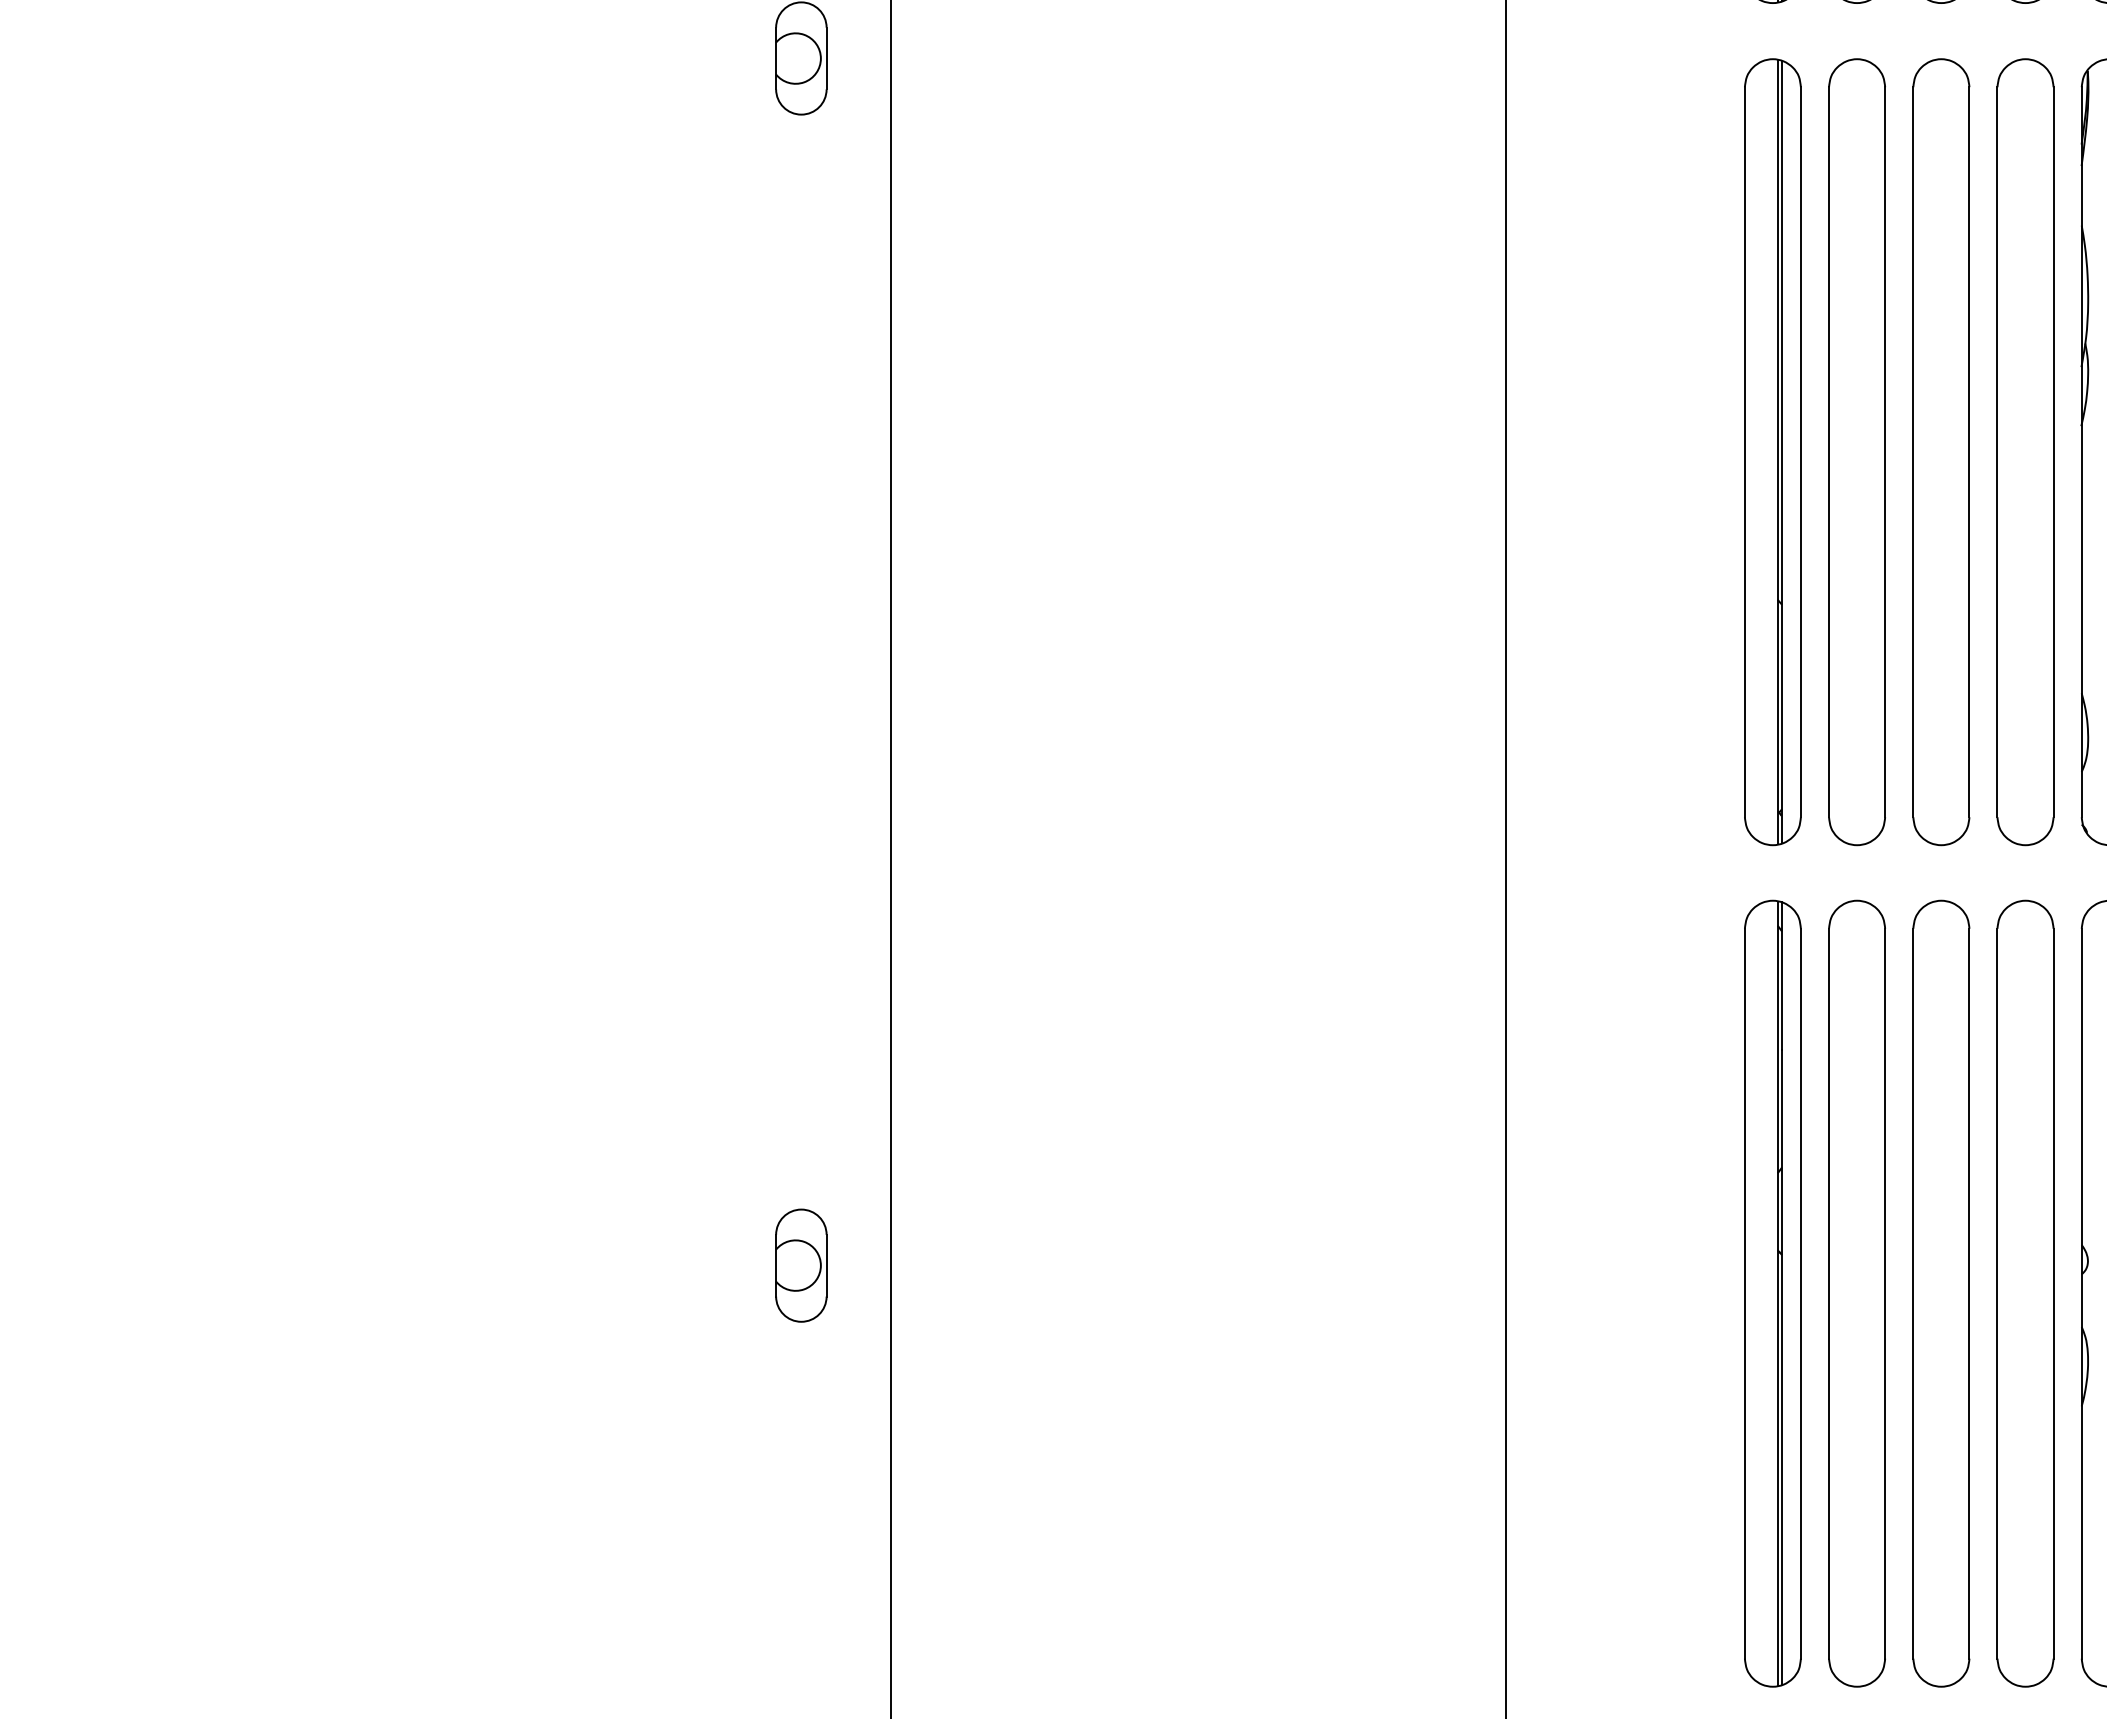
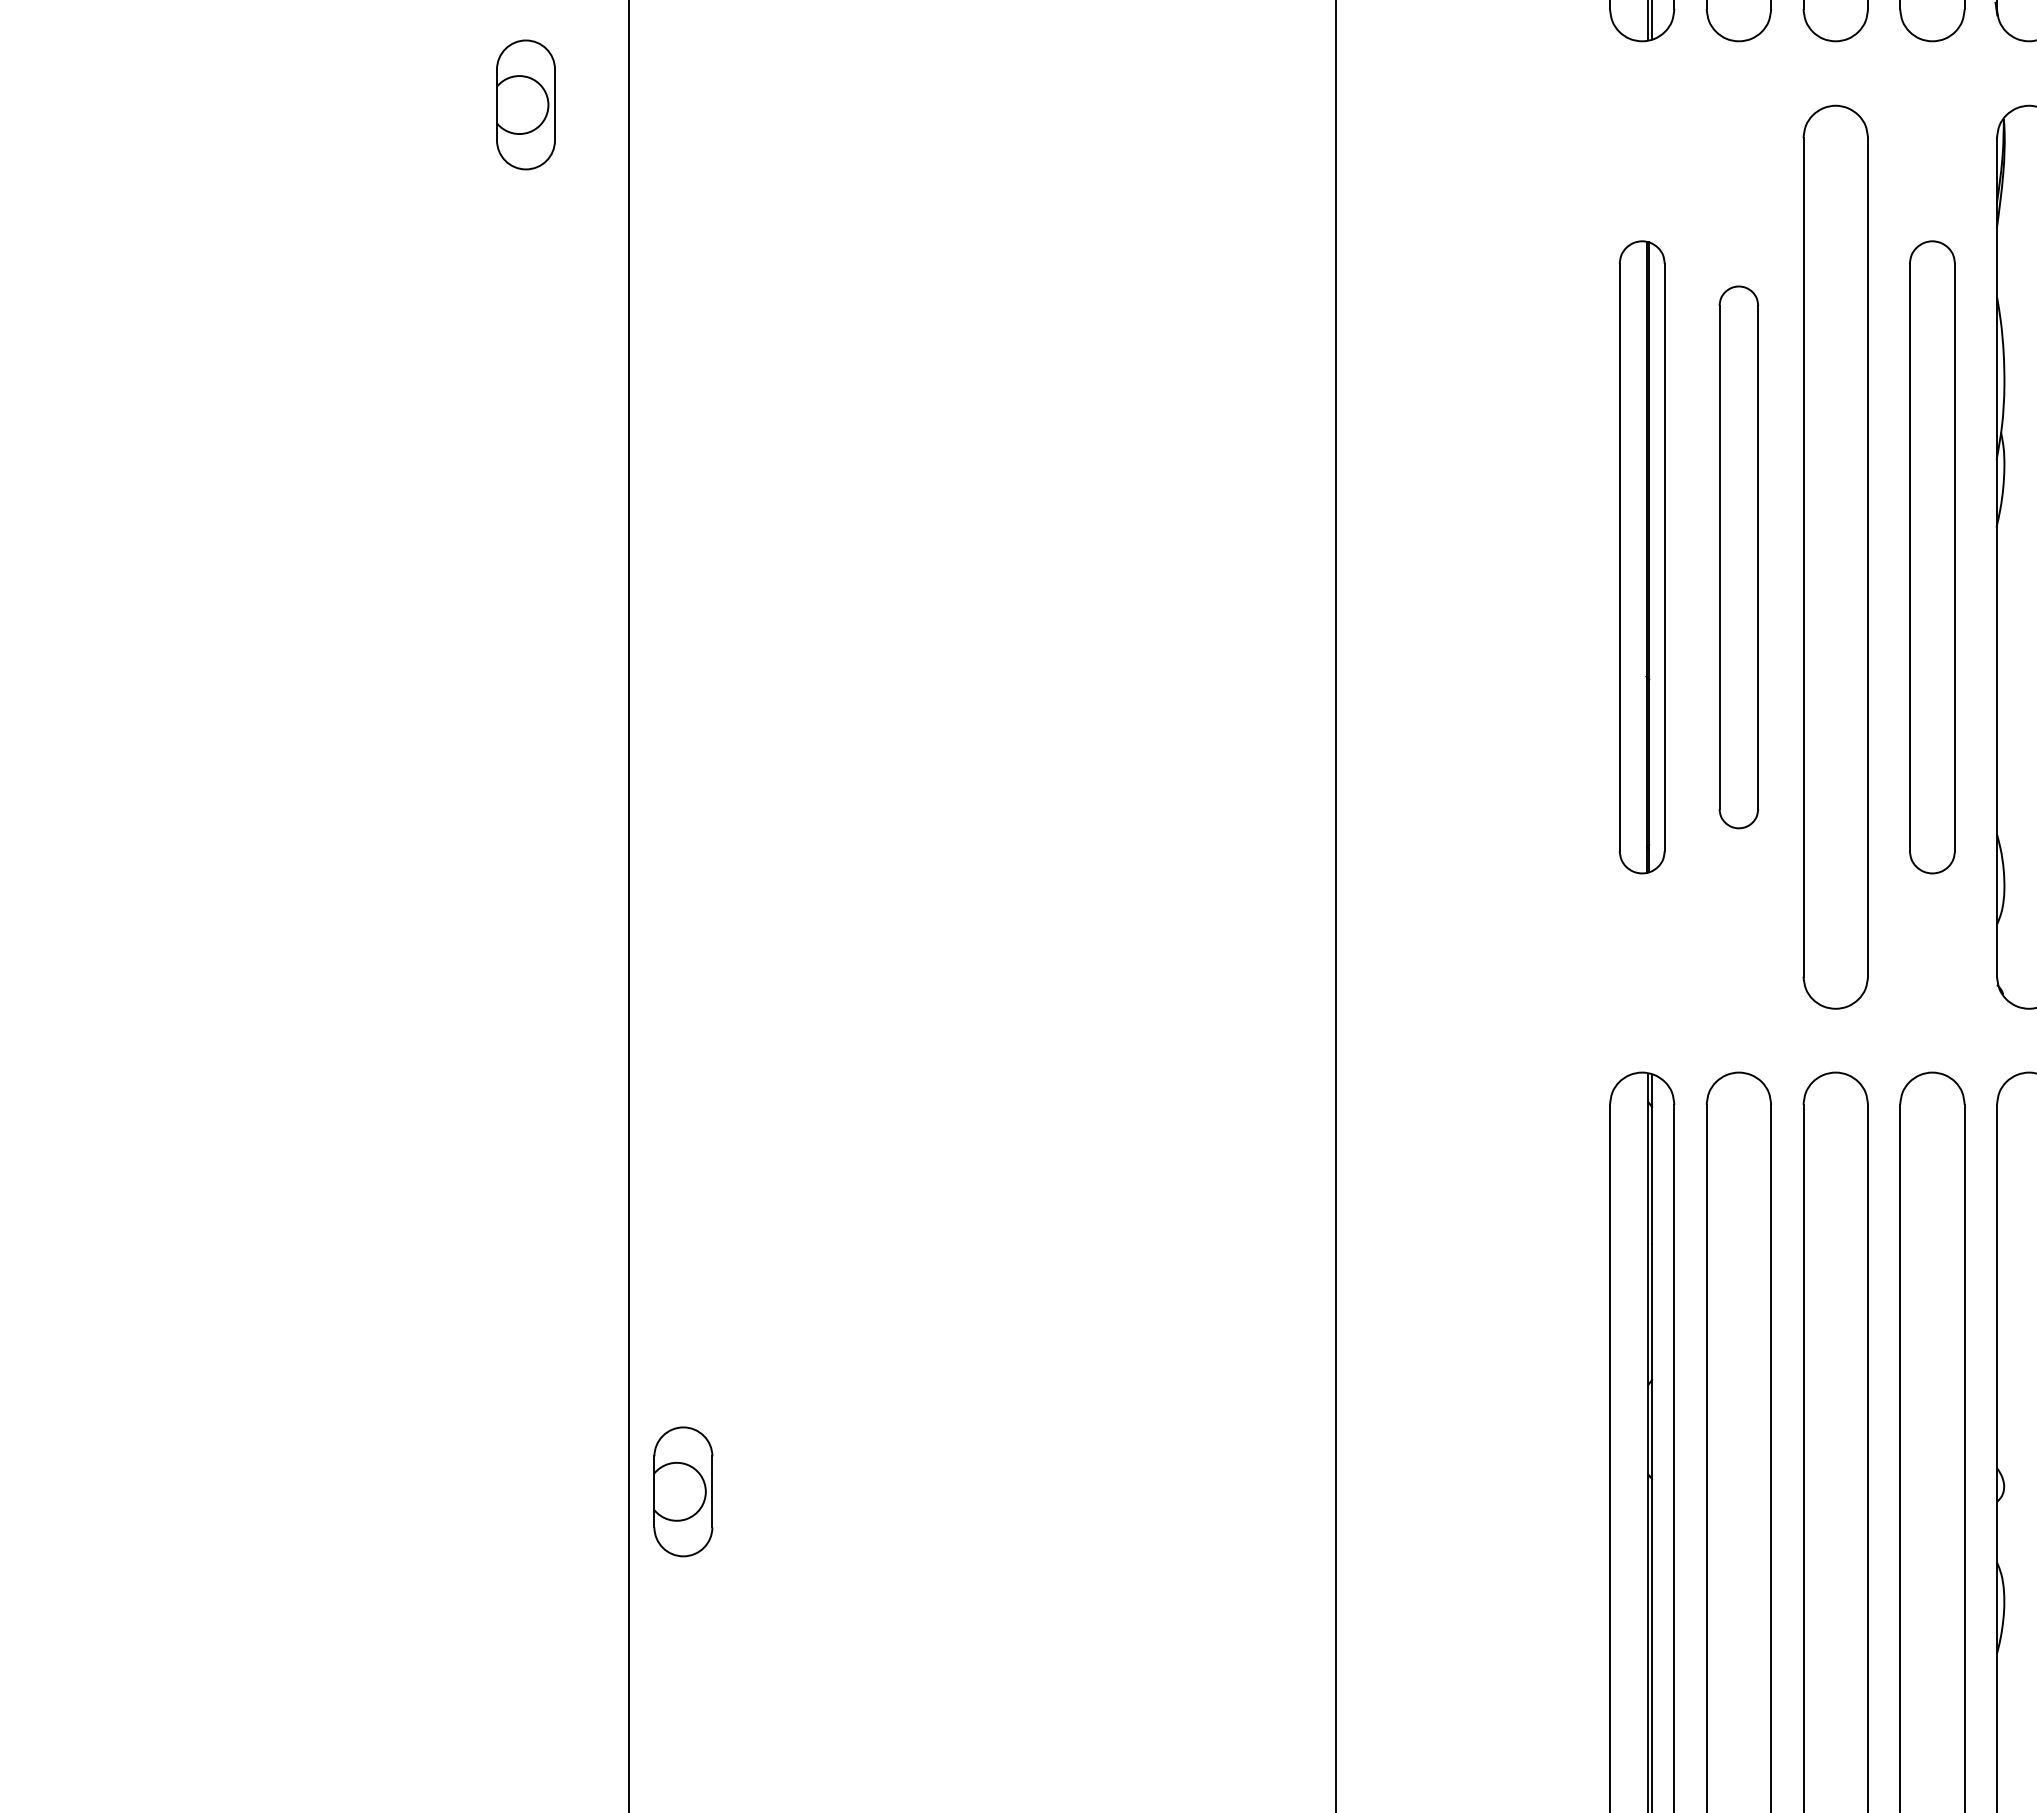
part: (1772, 452) -> (1641, 557), size x0.7
part: (1856, 452) -> (1738, 557), size x0.6
part: (2025, 452) -> (1932, 557), size x0.7
part: (801, 1265) -> (683, 1491), moved

